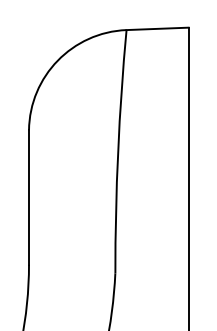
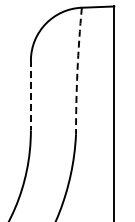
arc: (118, 152) -> (77, 71), solid -> dashed
line: (28, 198) -> (30, 95), solid -> dashed

